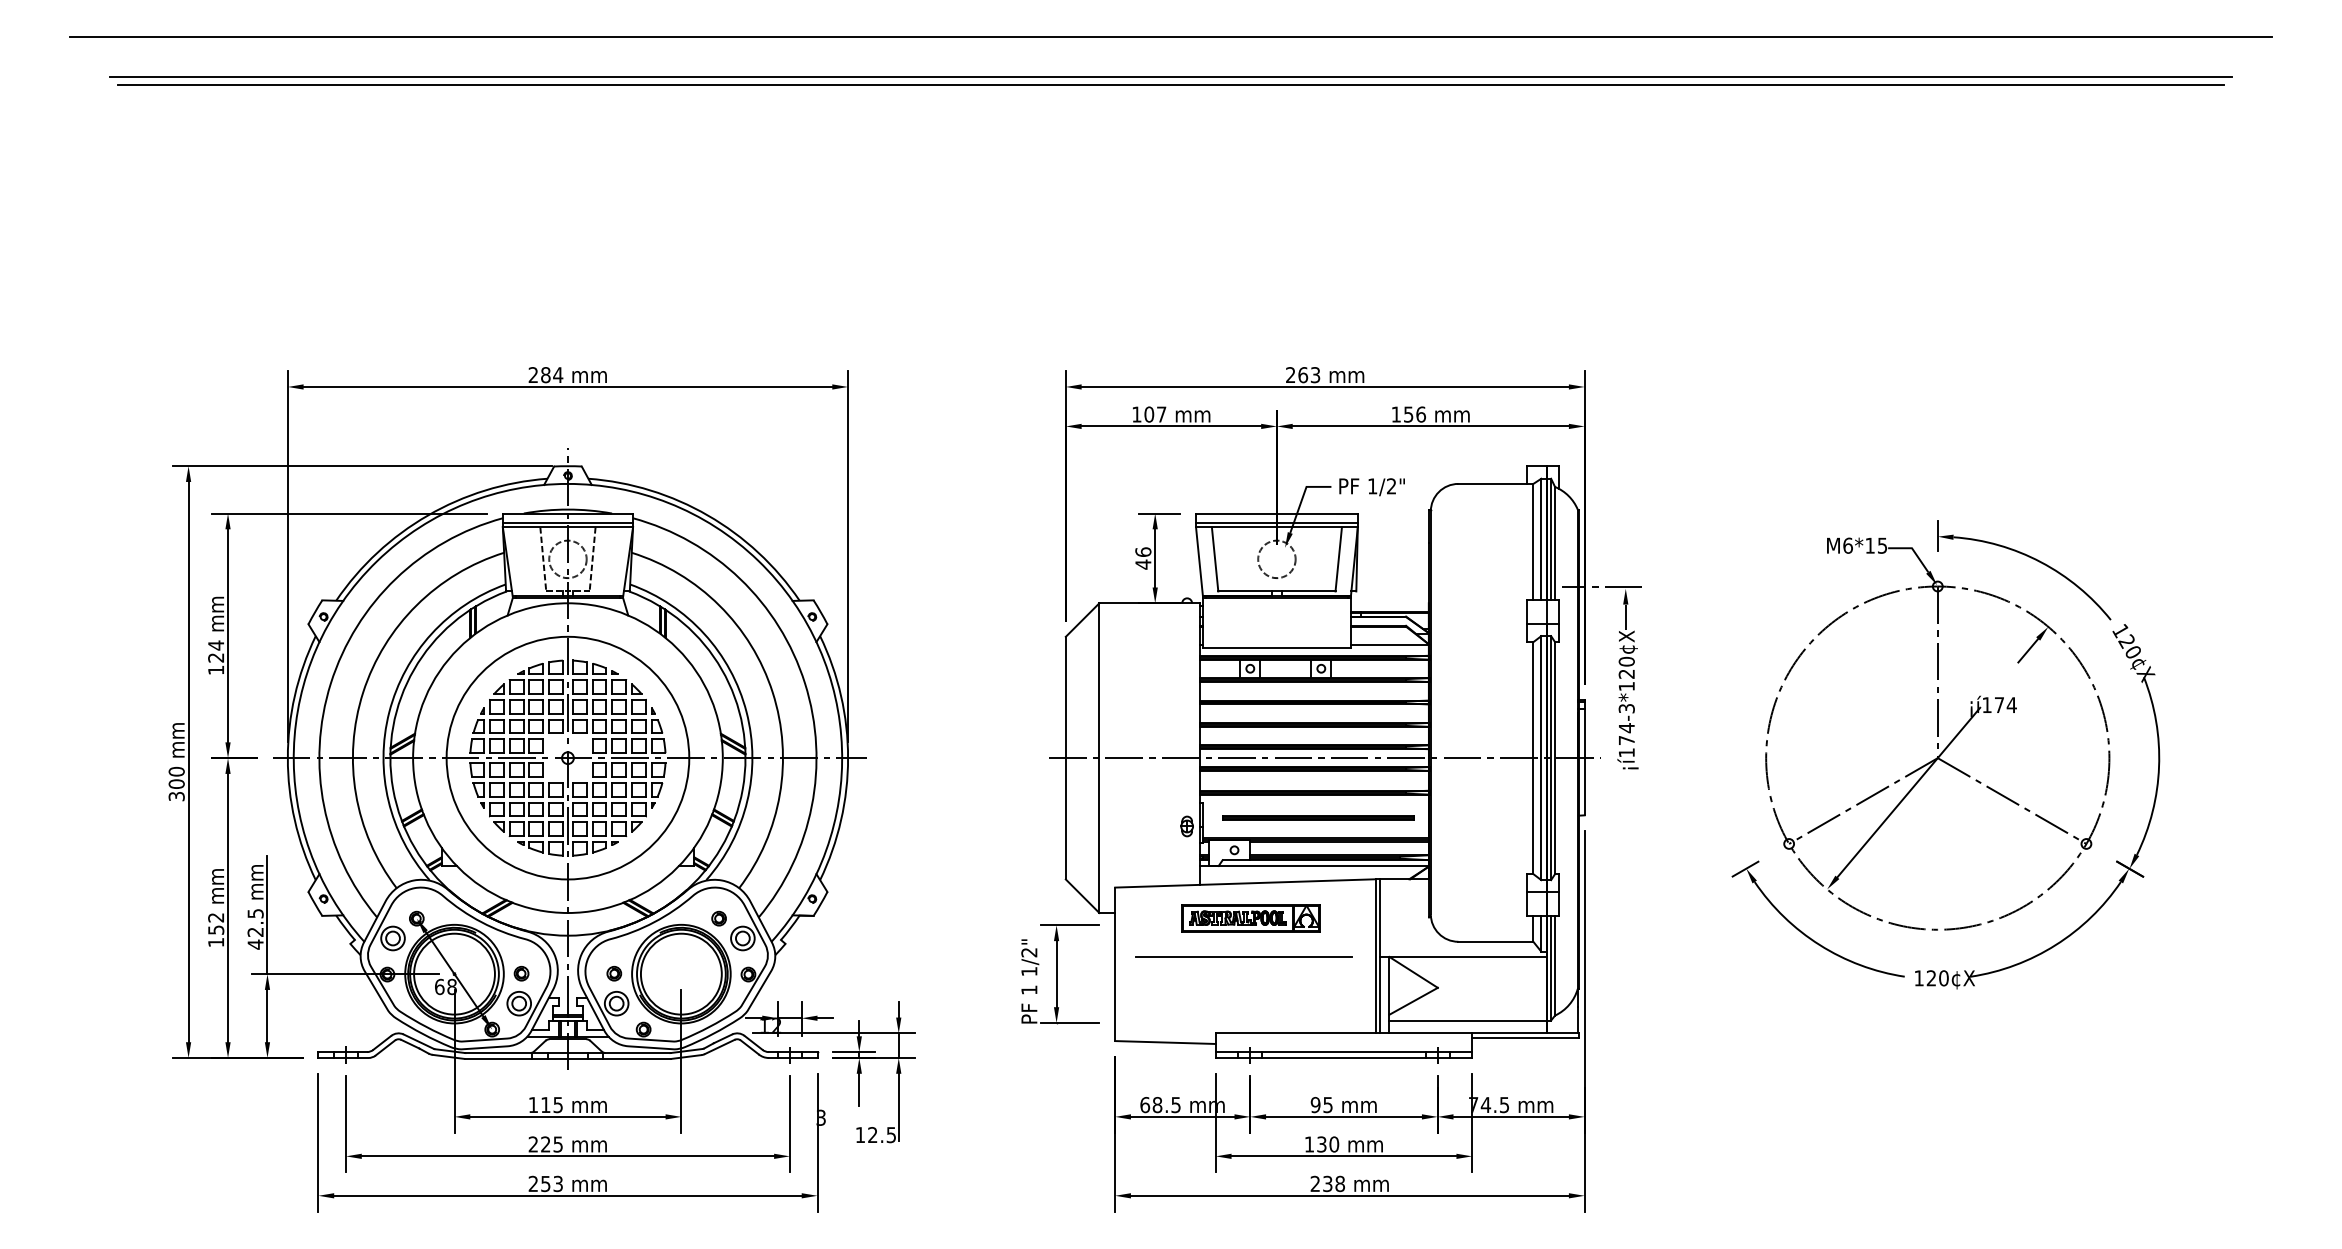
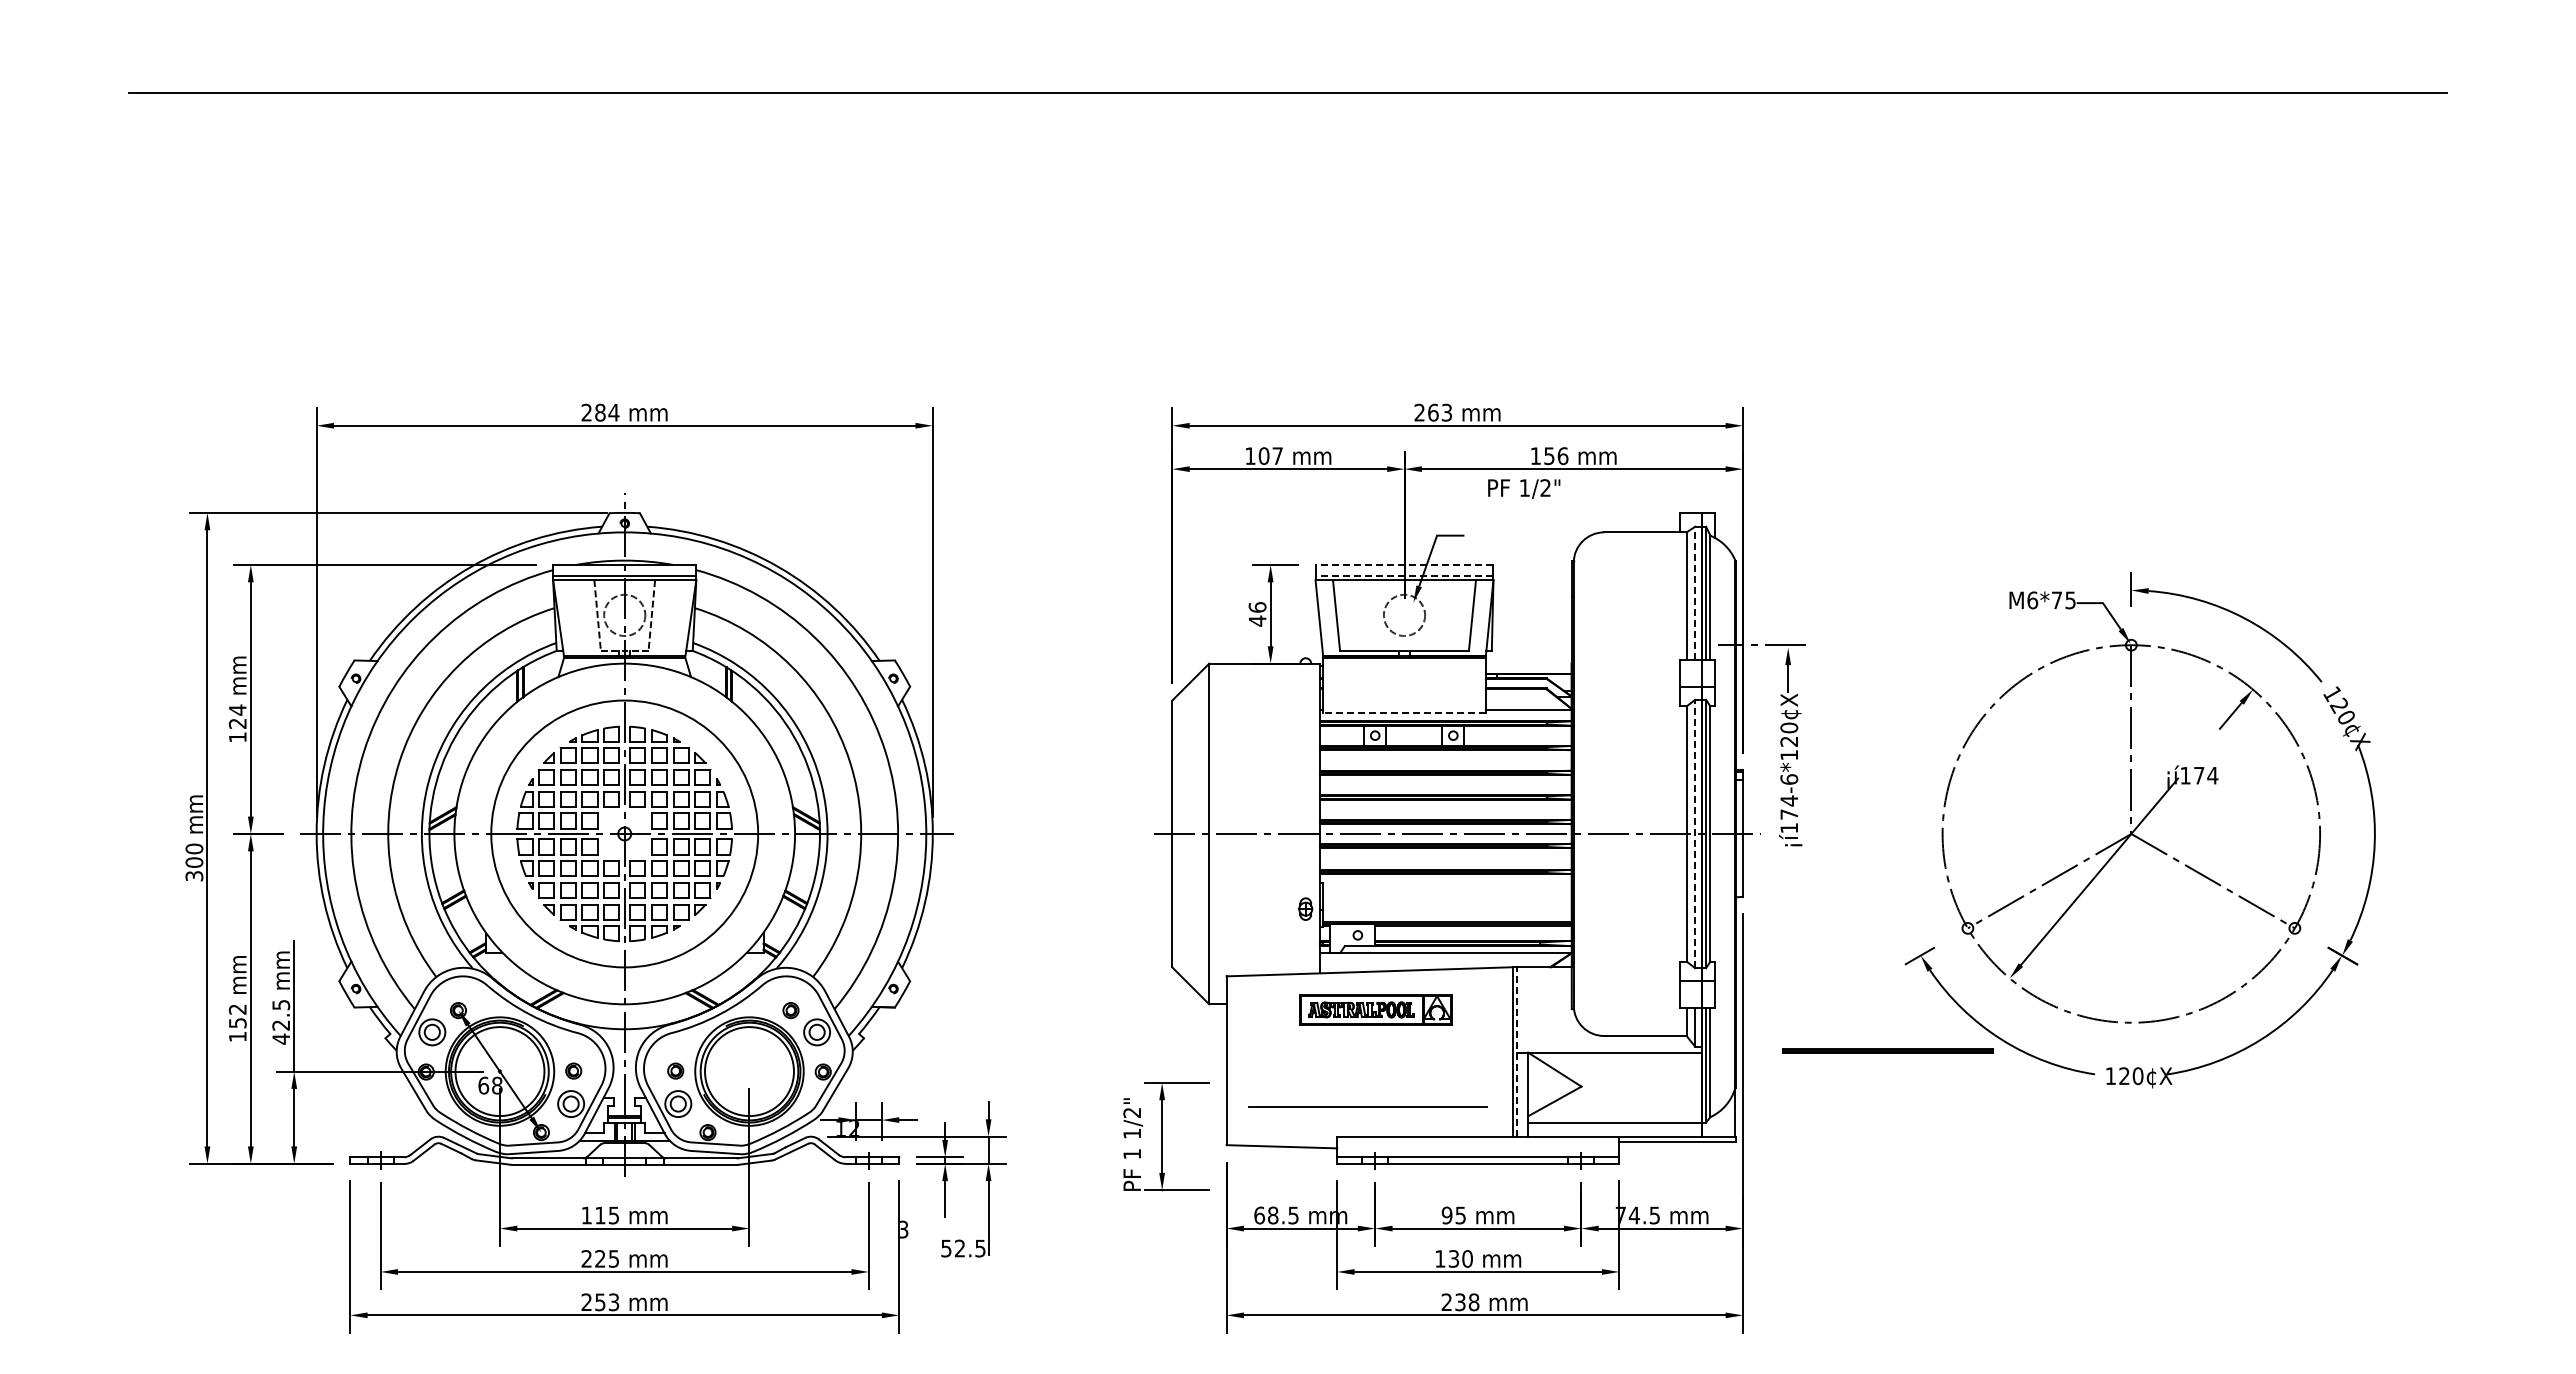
line: (1170, 37) -> (1287, 41), removed
line: (1170, 76) -> (1287, 84), removed
text: (1372, 486) -> (1524, 488), moved
line: (1276, 513) -> (1404, 564), solid -> dashed
line: (1276, 523) -> (1404, 575), solid -> dashed
line: (1541, 539) -> (1695, 593), solid -> dashed
text: (1869, 544) -> (2056, 599), M6*15 -> M6*75
line: (1276, 648) -> (1404, 713), solid -> dashed
text: (1626, 708) -> (1789, 779), ¡í174-3*120¢X -> ¡í174-6*120¢X
line: (1541, 757) -> (1695, 833), solid -> dashed
part: (1317, 817) -> (1887, 1050), moved
line: (1379, 955) -> (1517, 1051), solid -> dashed
line: (1243, 956) -> (1367, 1106), moved
part: (1060, 974) -> (1166, 1136), moved
text: (860, 1135) -> (946, 1248), 12.5 -> 52.5

